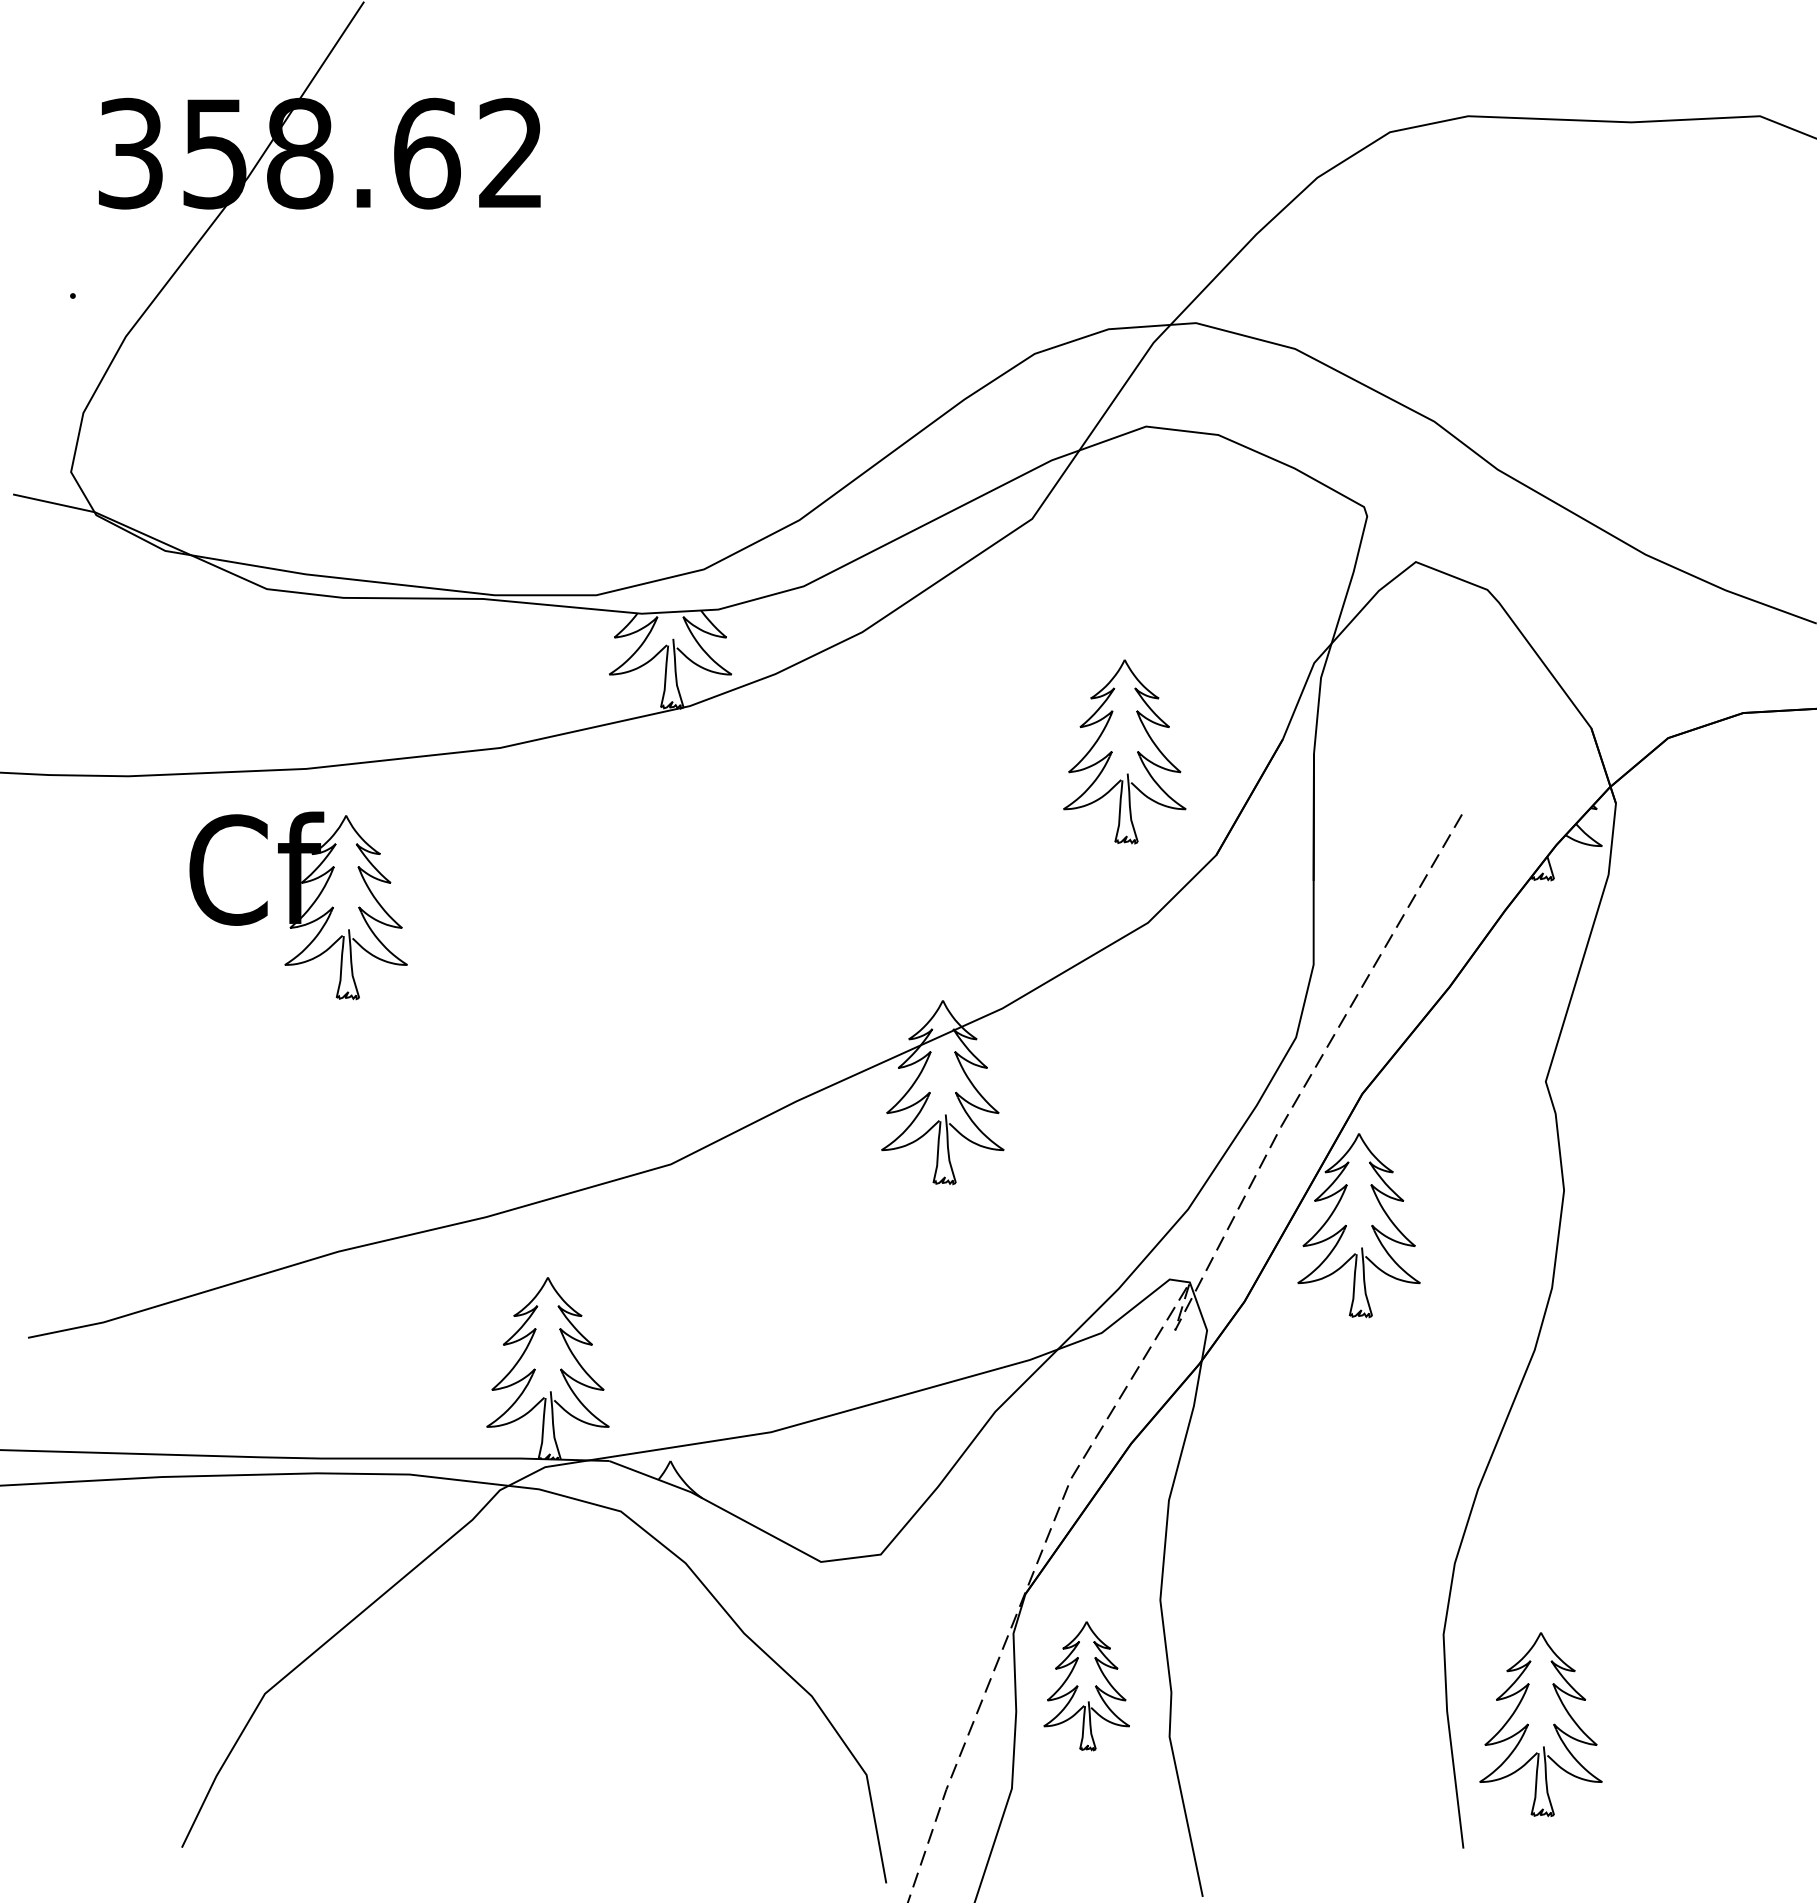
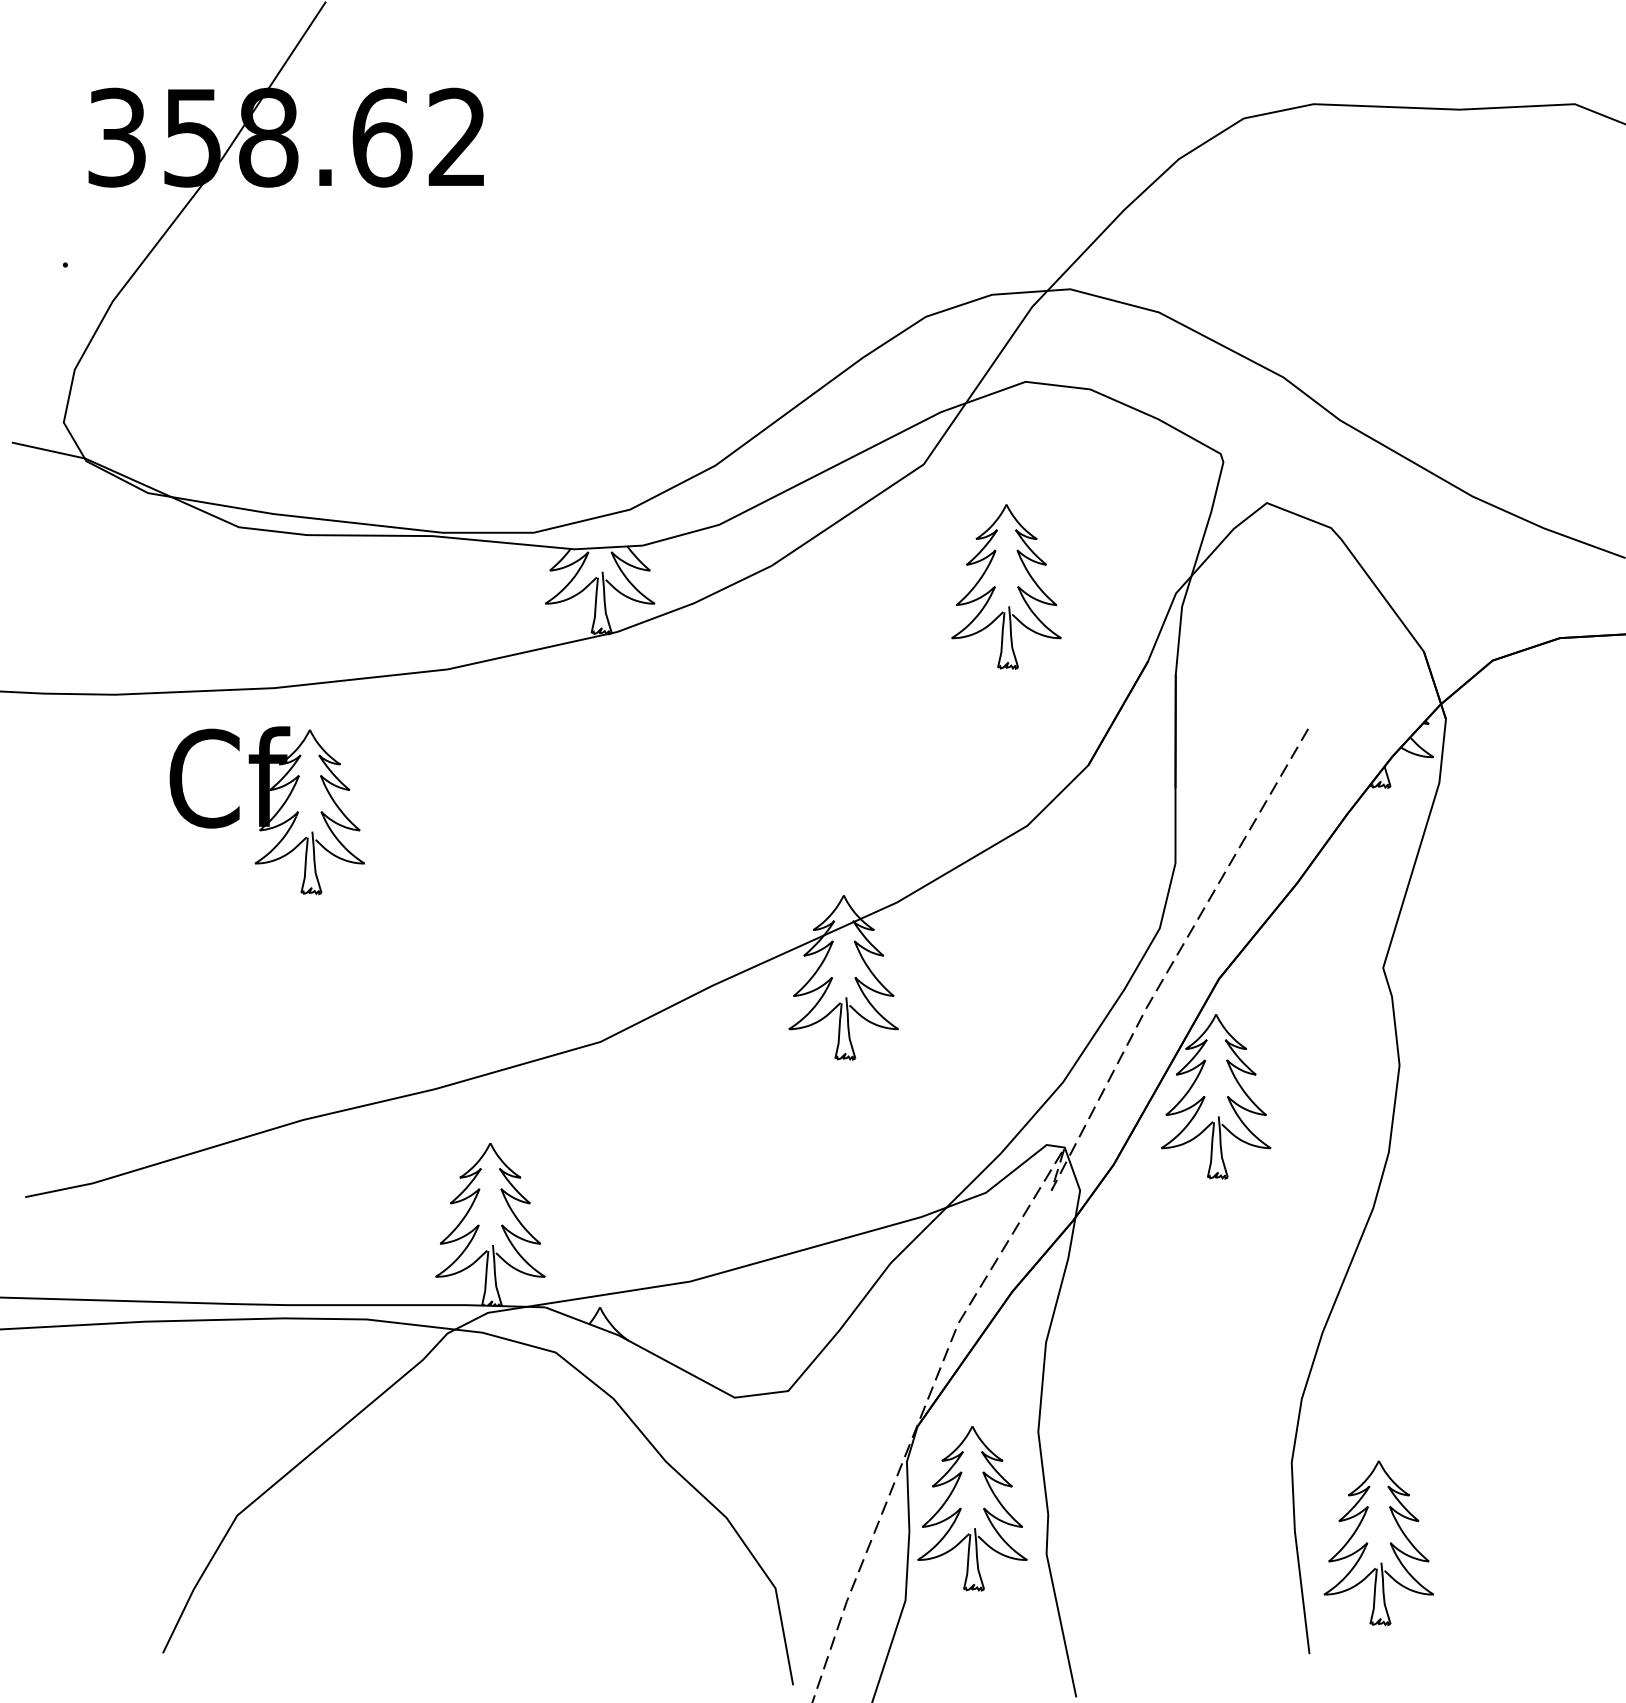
part: (1112, 751) -> (995, 586), moved
part: (1086, 1685) -> (972, 1508), size x1.43

